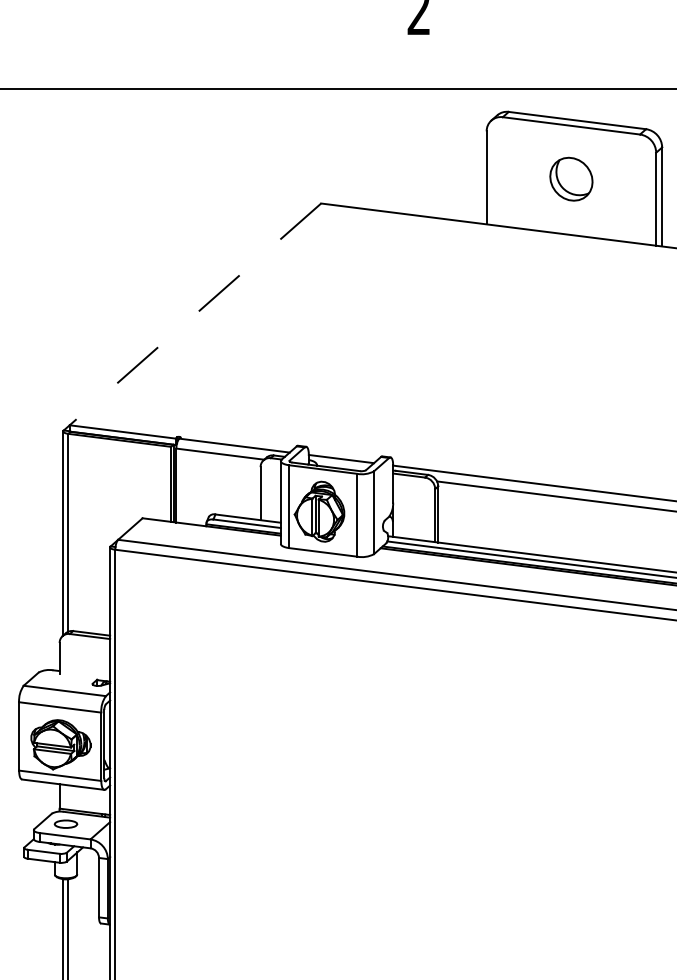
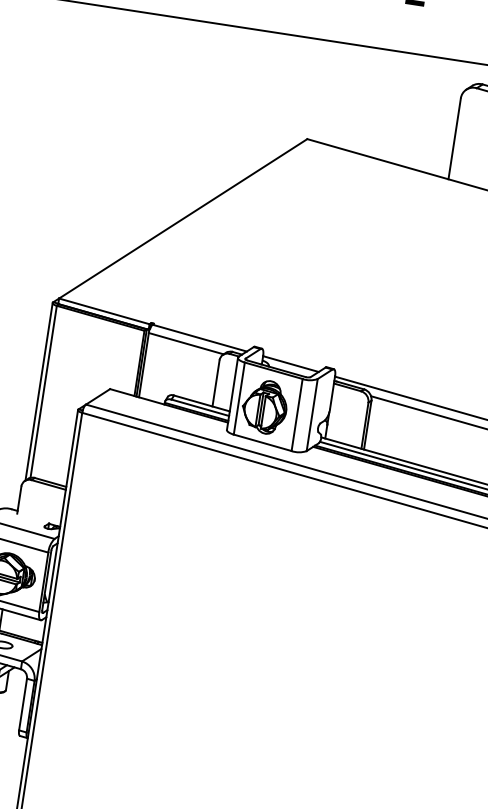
line: (195, 314) -> (183, 218), dashed -> solid

